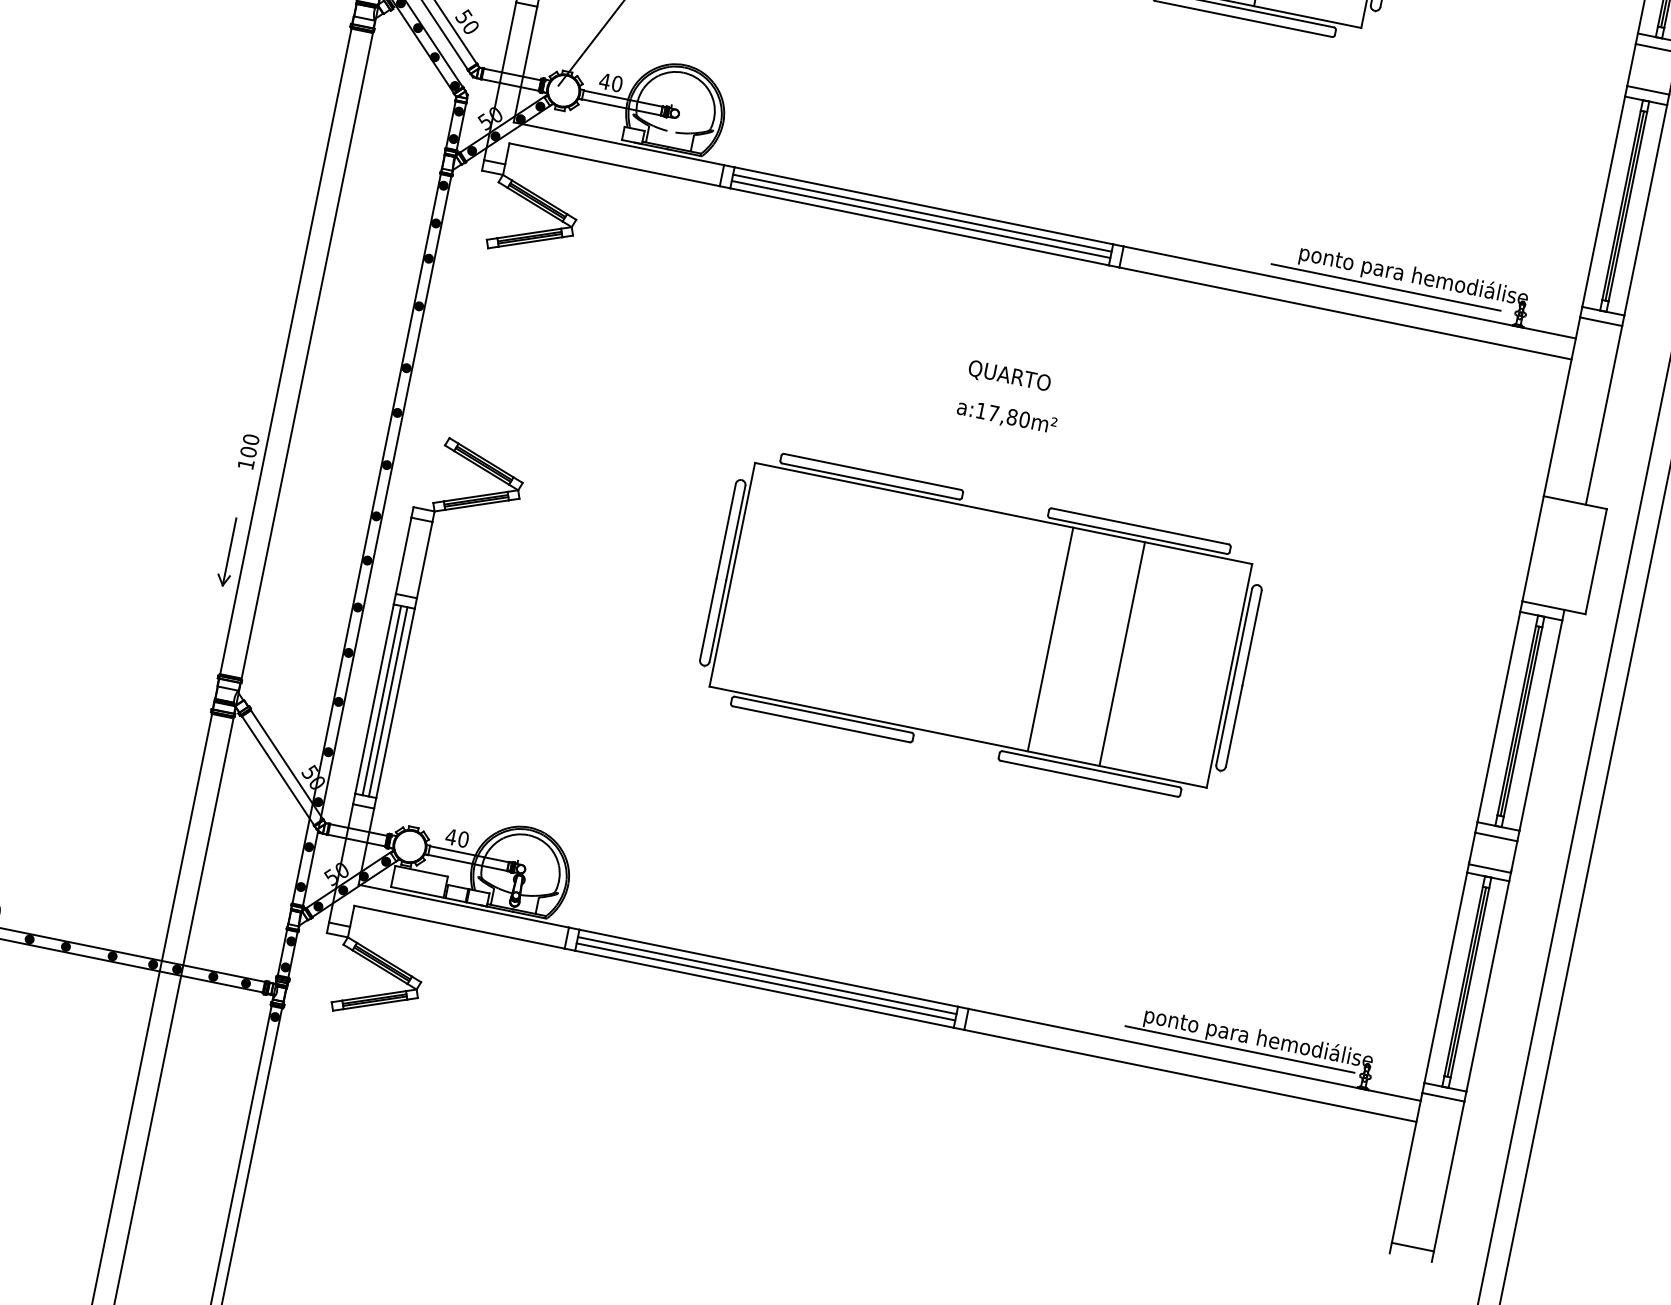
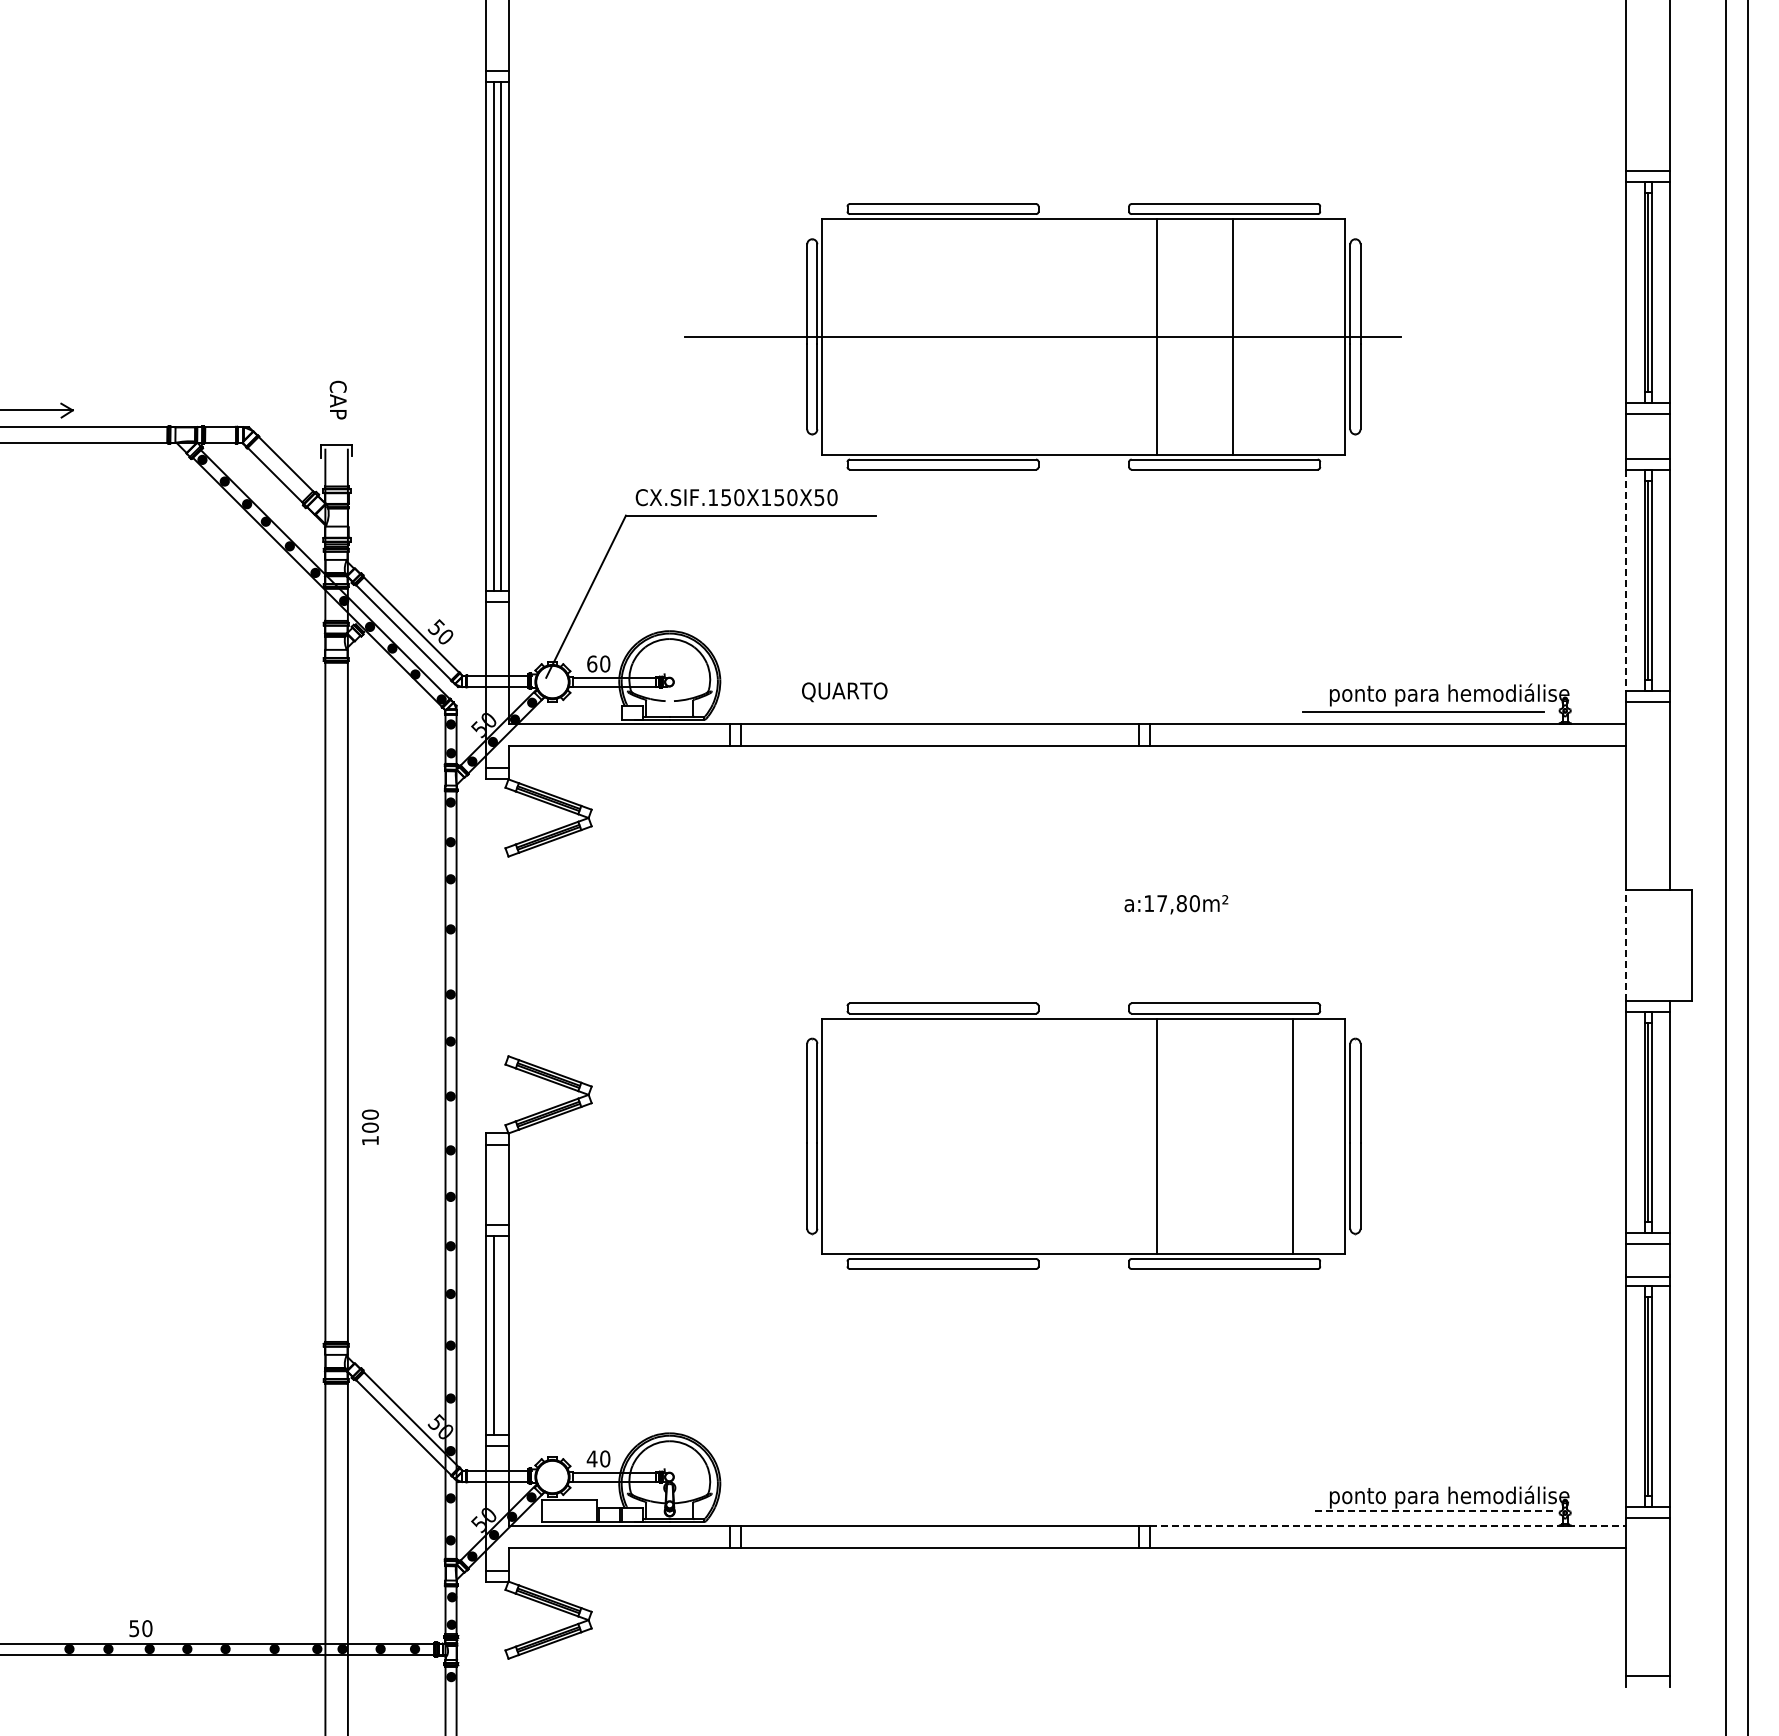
text: (604, 80) -> (591, 663), 40 -> 60
line: (1604, 202) -> (1626, 580), solid -> dashed
line: (921, 212) -> (939, 731), removed
line: (920, 219) -> (939, 738), removed
text: (1009, 377) -> (844, 692), moved
text: (1007, 417) -> (1176, 904), moved
text: (248, 450) -> (370, 1126), moved
line: (1533, 548) -> (1626, 944), solid -> dashed
part: (229, 551) -> (309, 1216), removed
line: (1122, 653) -> (1292, 1135), moved
line: (388, 700) -> (500, 1334), removed
line: (766, 975) -> (939, 1534), removed
line: (765, 981) -> (939, 1540), removed
line: (1239, 1049) -> (1432, 1511), solid -> dashed
line: (1194, 1055) -> (1388, 1526), solid -> dashed

